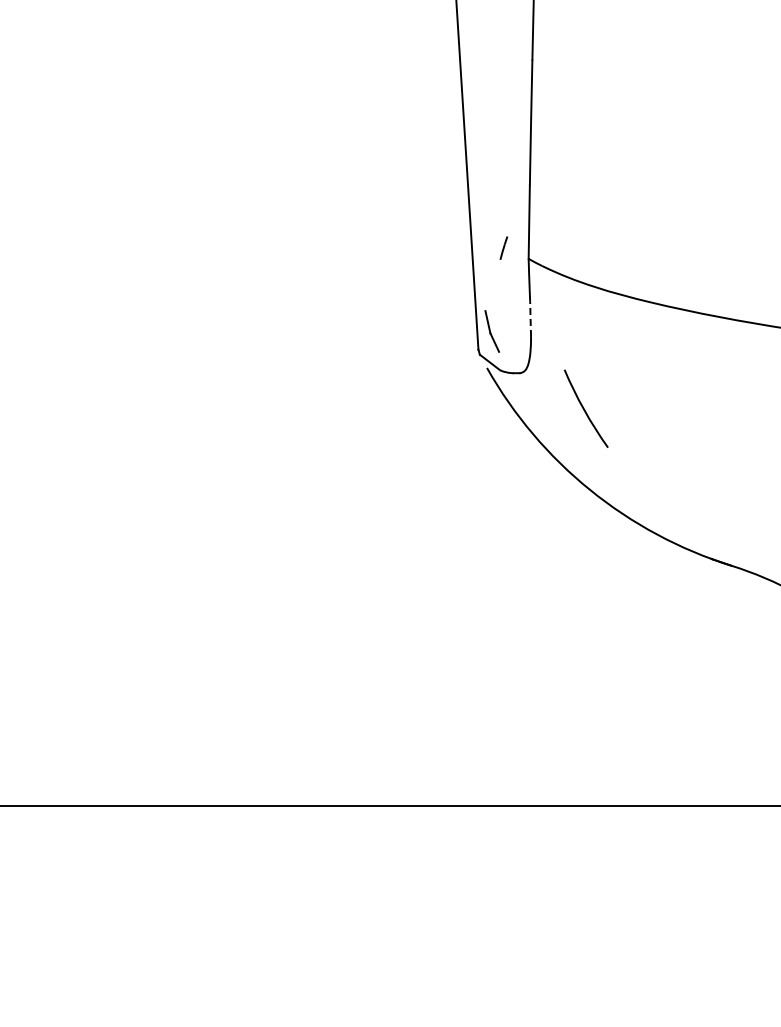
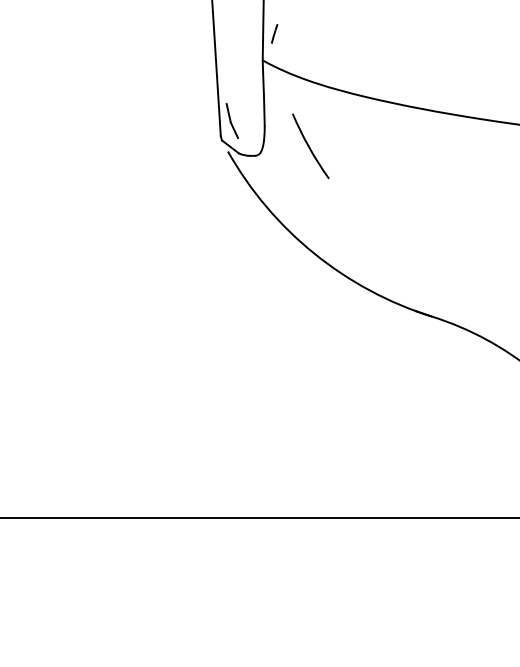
line: (503, 247) -> (274, 33), moved
line: (530, 319) -> (264, 111), dashed -> solid
arc: (585, 409) -> (310, 146), moved

